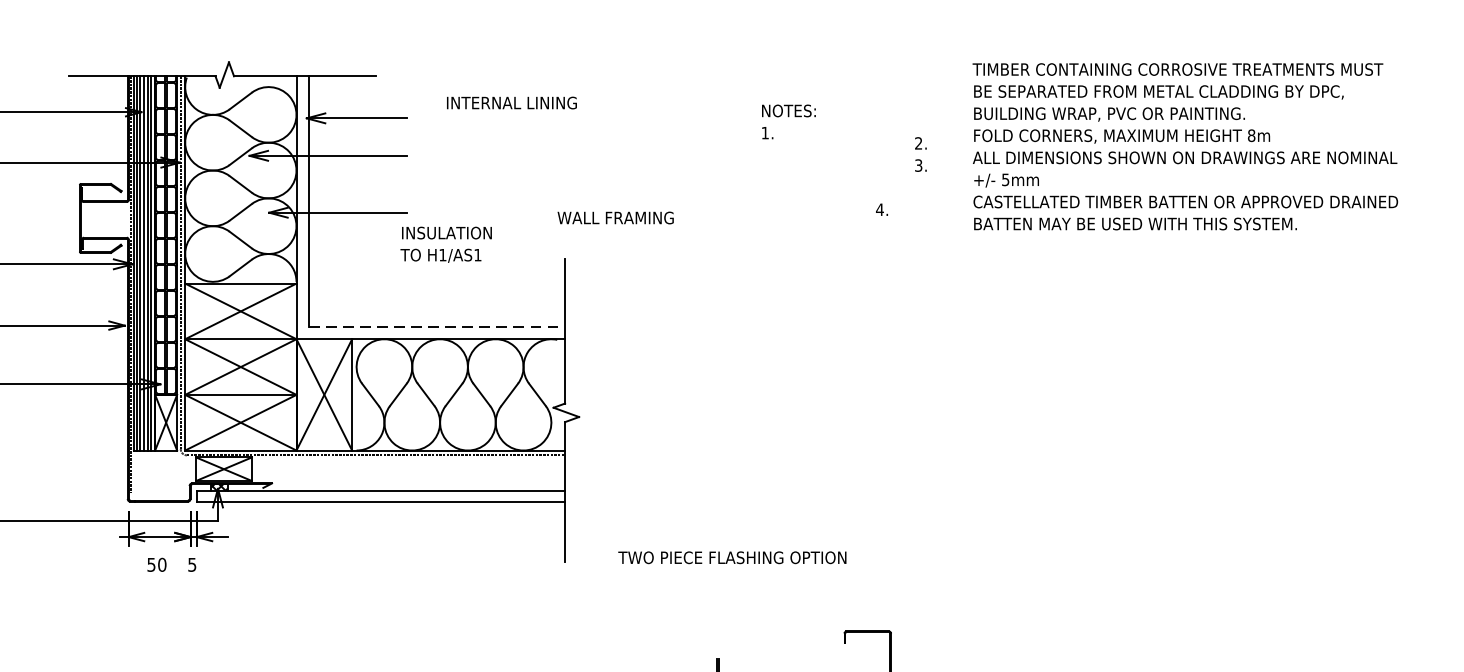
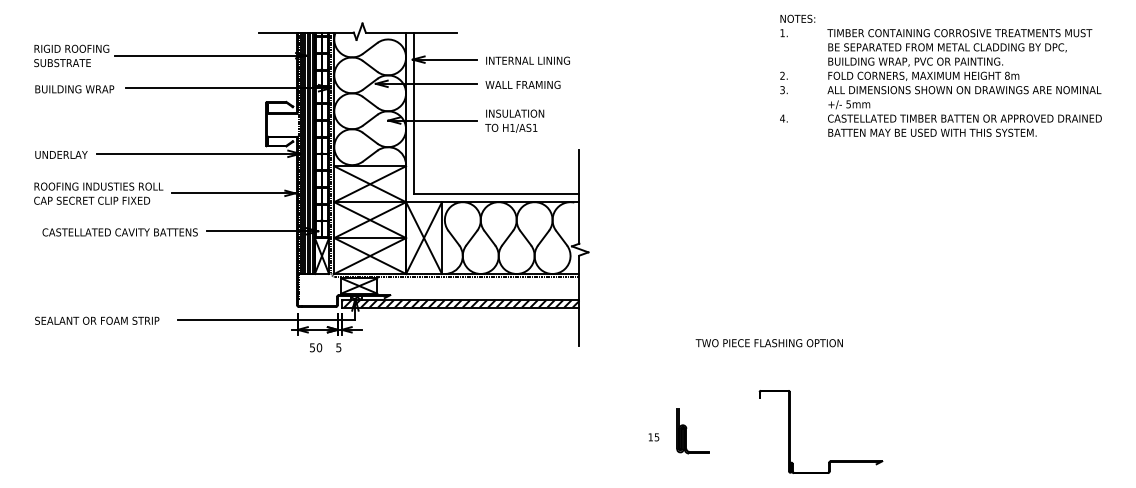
text: (511, 102) -> (527, 60), moved
text: (788, 121) -> (797, 25), moved
text: (1185, 146) -> (964, 82), moved
text: (920, 153) -> (783, 82), moved
text: (614, 217) -> (522, 84), moved
text: (445, 243) -> (514, 120), moved
line: (436, 327) -> (496, 194), dashed -> solid
hatch: (380, 496) -> (460, 303), added
text: (731, 558) -> (768, 343), moved

